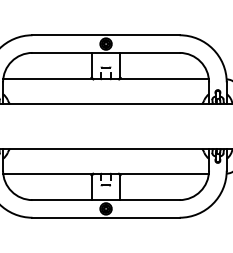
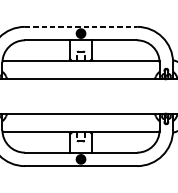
line: (106, 35) -> (81, 27), solid -> dashed

